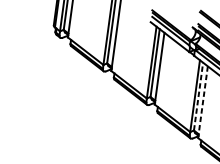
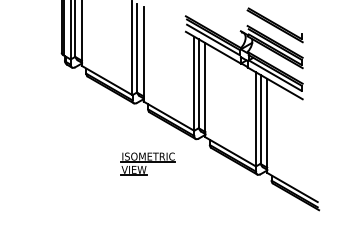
line: (198, 95) -> (260, 118), dashed -> solid
line: (203, 102) -> (267, 126), dashed -> solid
part: (107, 118) -> (147, 163), added

